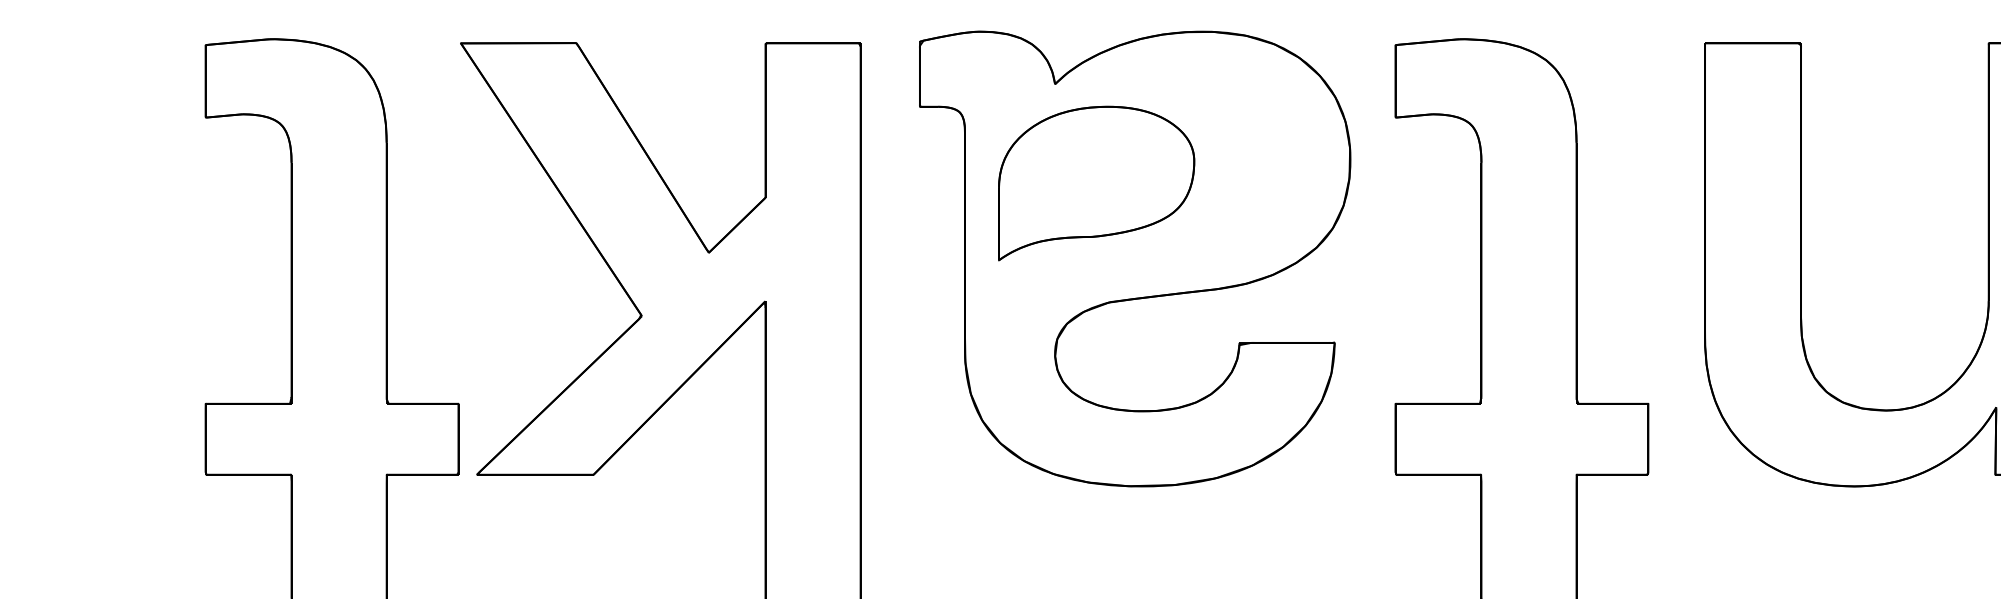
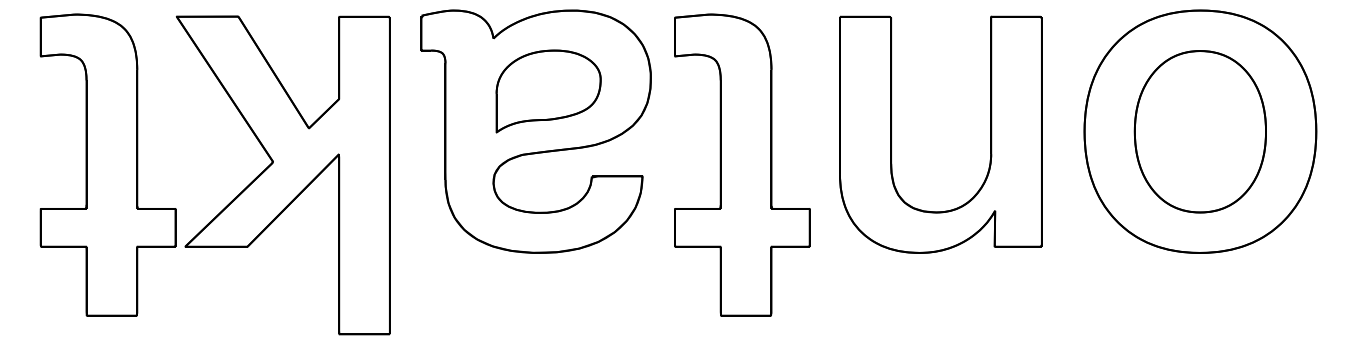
part: (1096, 183) -> (548, 91), moved

